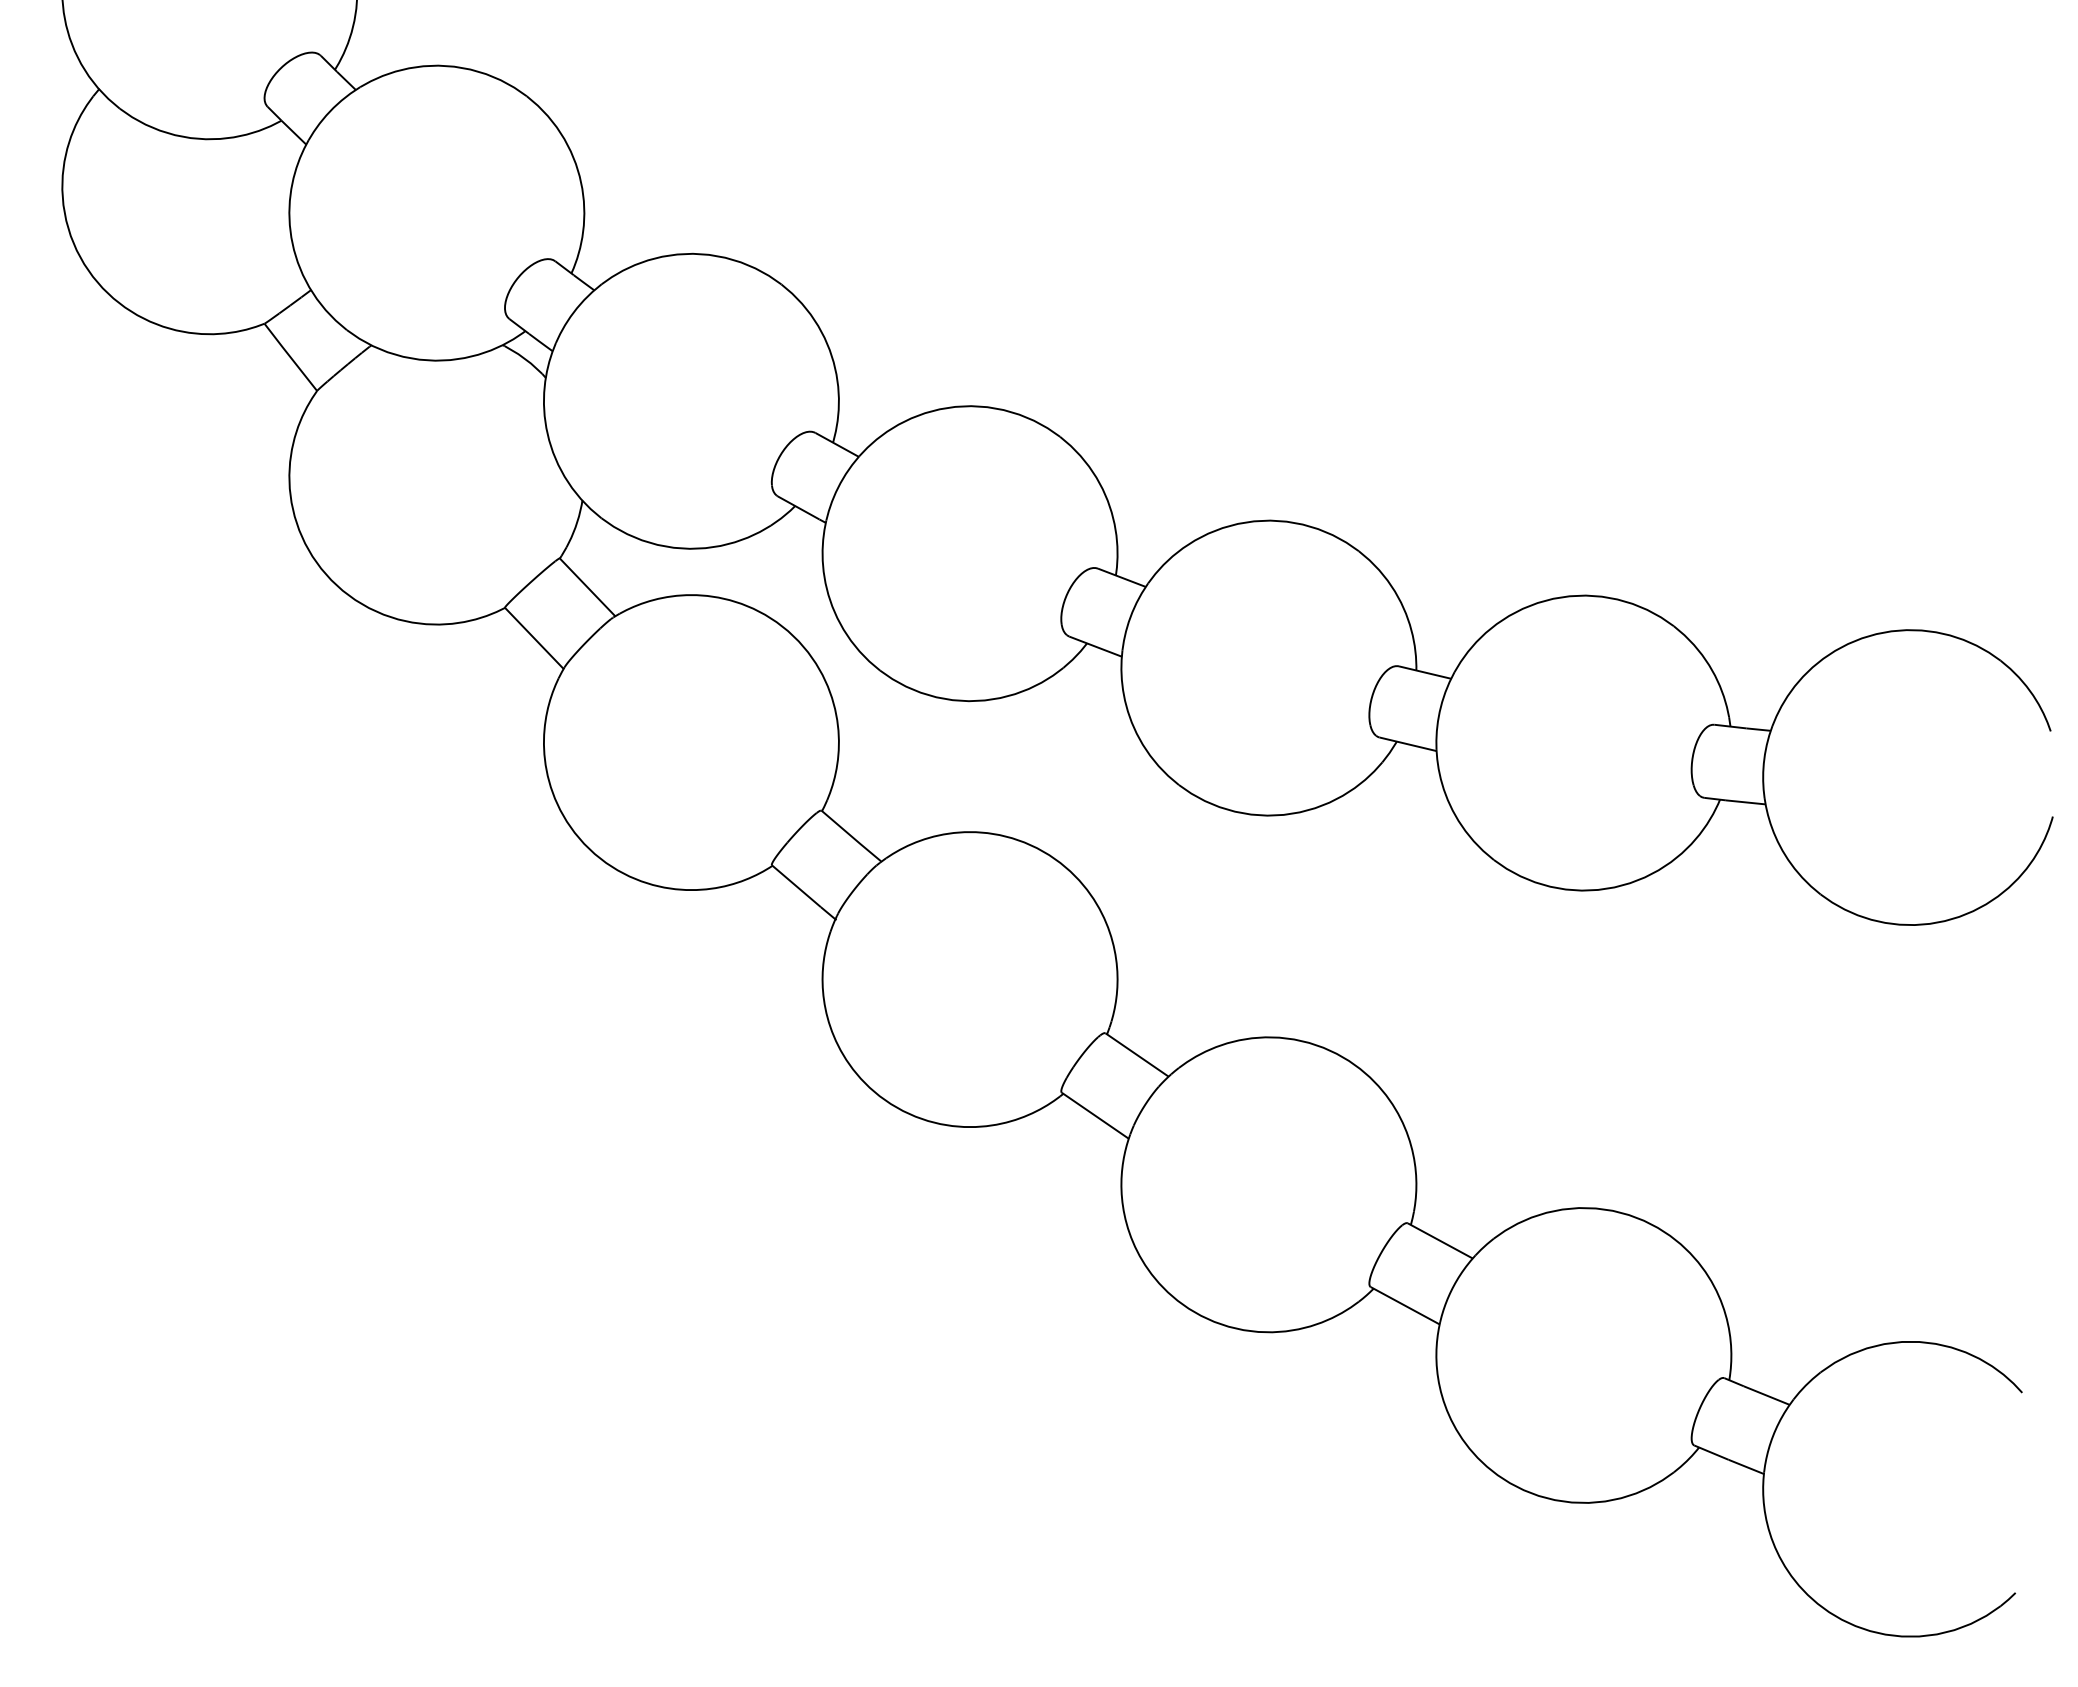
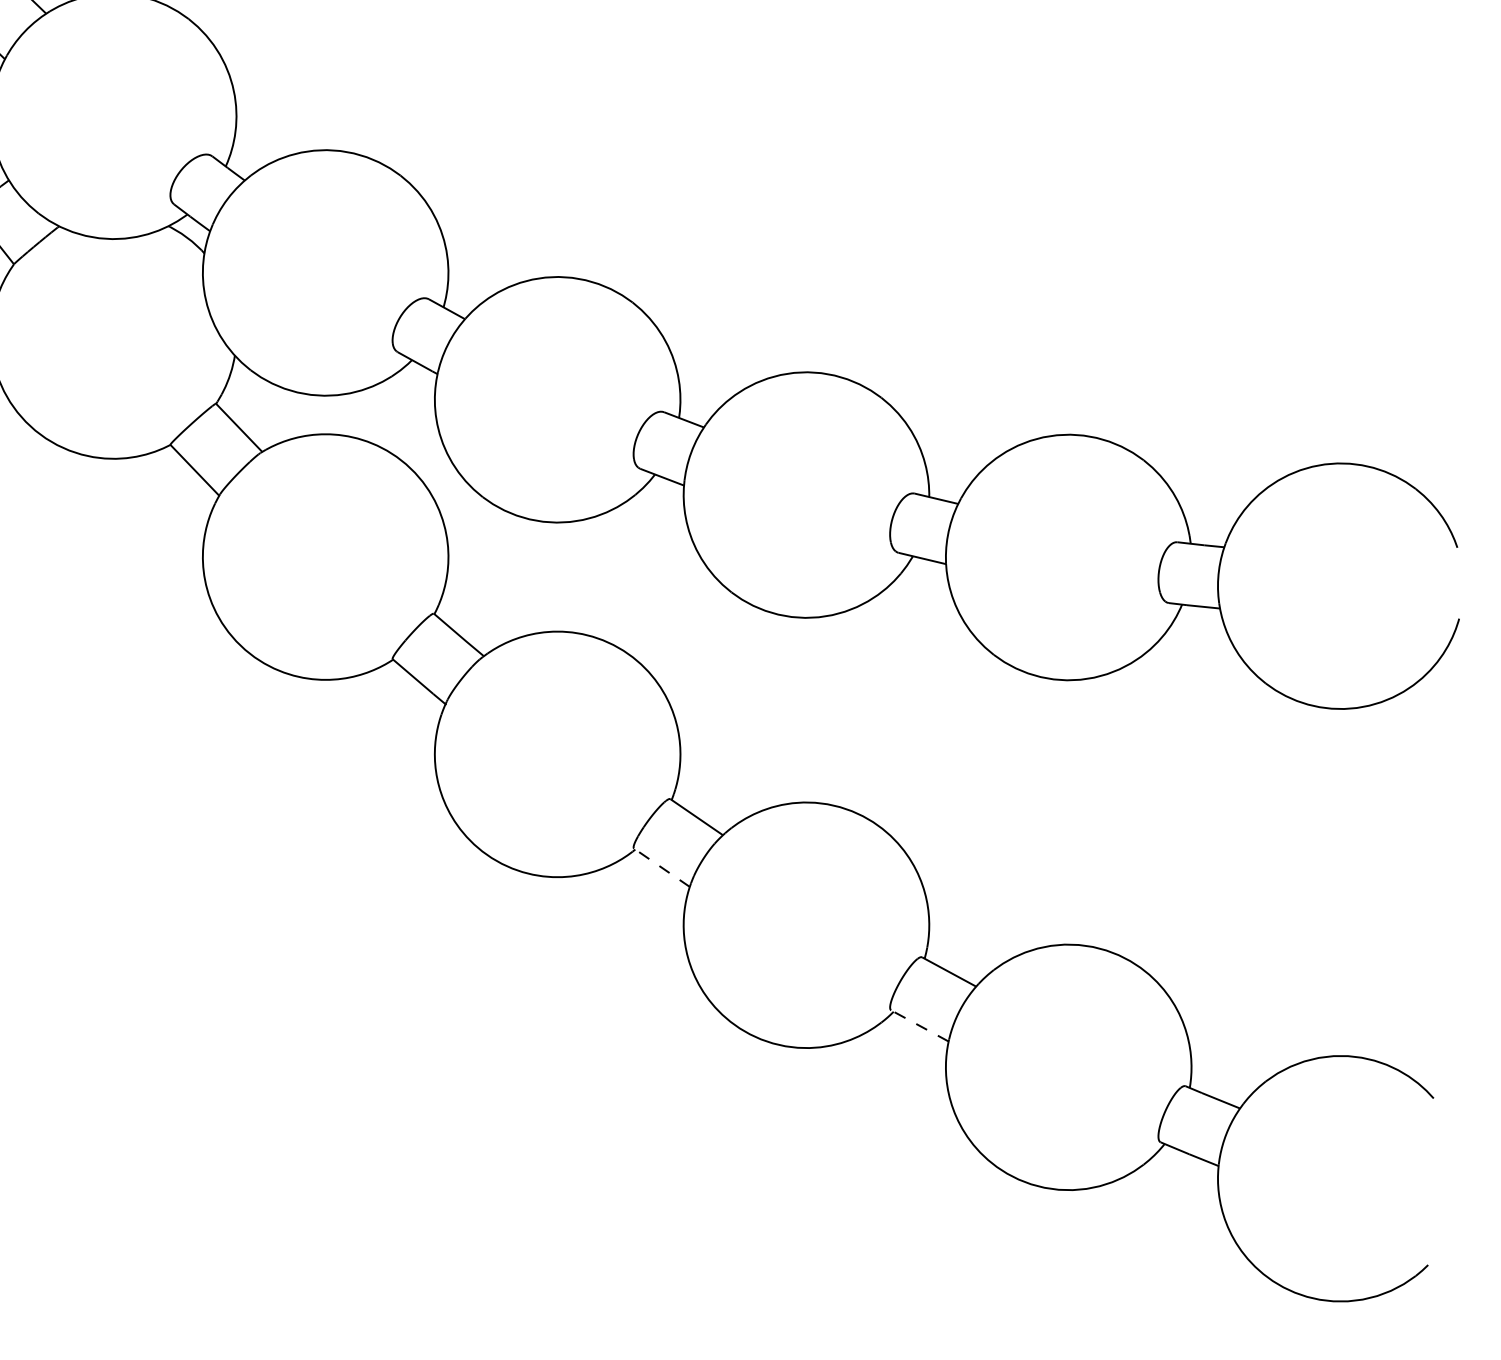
line: (1095, 1115) -> (662, 867), solid -> dashed
line: (1404, 1305) -> (919, 1025), solid -> dashed

